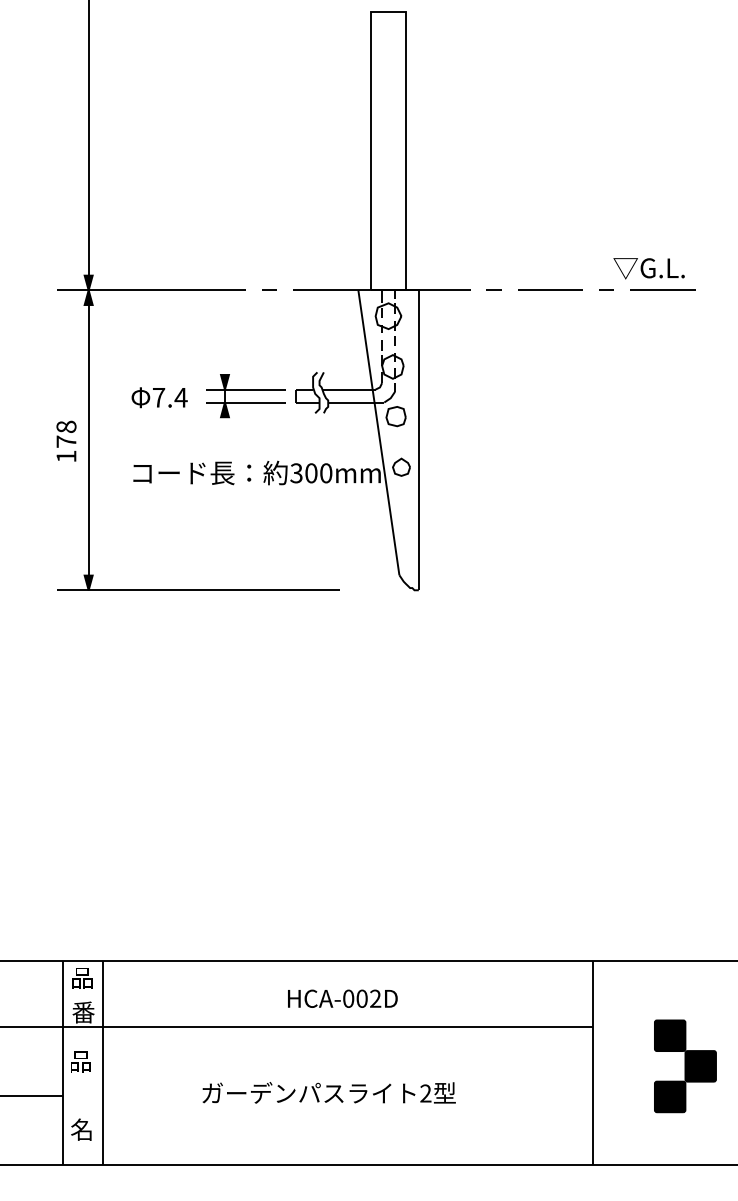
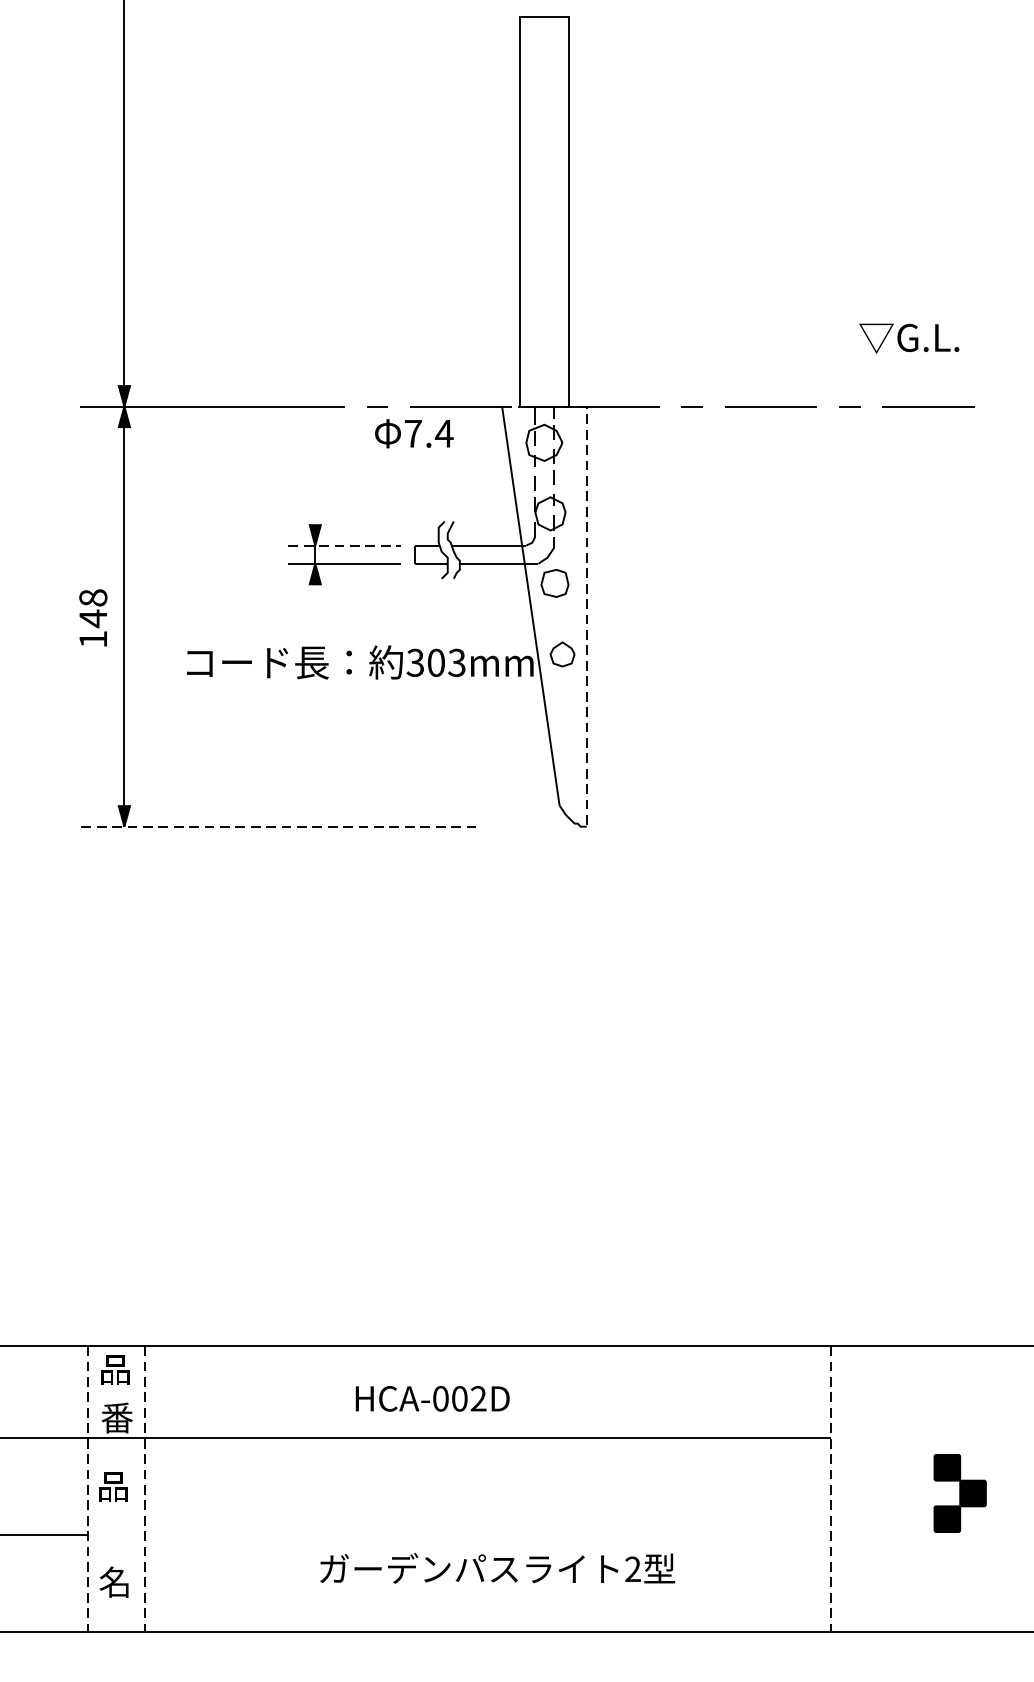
text: (648, 268) -> (908, 338), moved
line: (246, 389) -> (345, 545), solid -> dashed
text: (159, 397) -> (414, 433), moved
line: (418, 409) -> (586, 573), solid -> dashed
text: (66, 441) -> (93, 618), 178 -> 148
text: (325, 473) -> (456, 663), 300mm -> 303mm
line: (197, 590) -> (276, 826), solid -> dashed
part: (342, 998) -> (432, 1398), moved
line: (62, 1063) -> (87, 1489), solid -> dashed
line: (103, 1063) -> (145, 1489), solid -> dashed
line: (593, 1063) -> (831, 1489), solid -> dashed
part: (685, 1066) -> (960, 1493), size x0.6
part: (328, 1092) -> (496, 1567), moved

